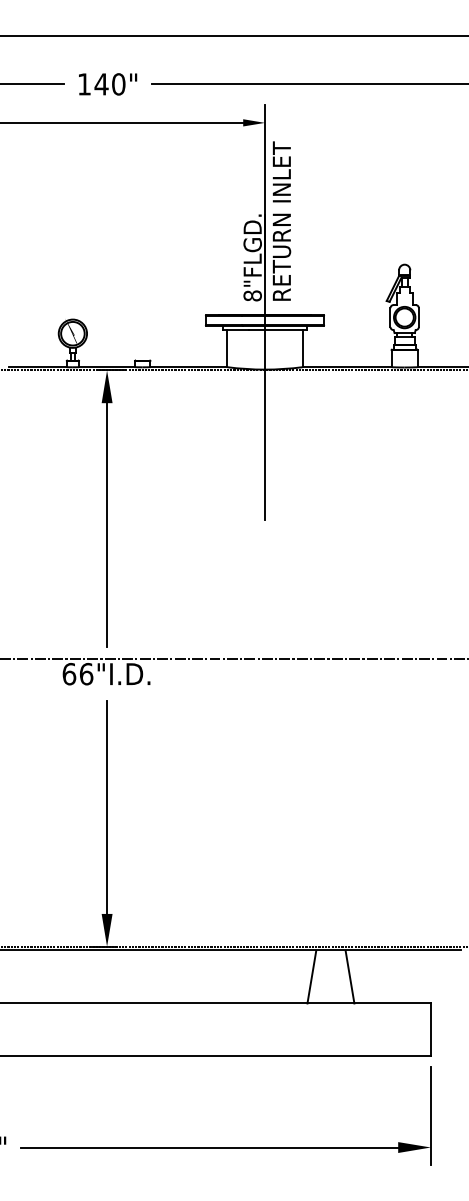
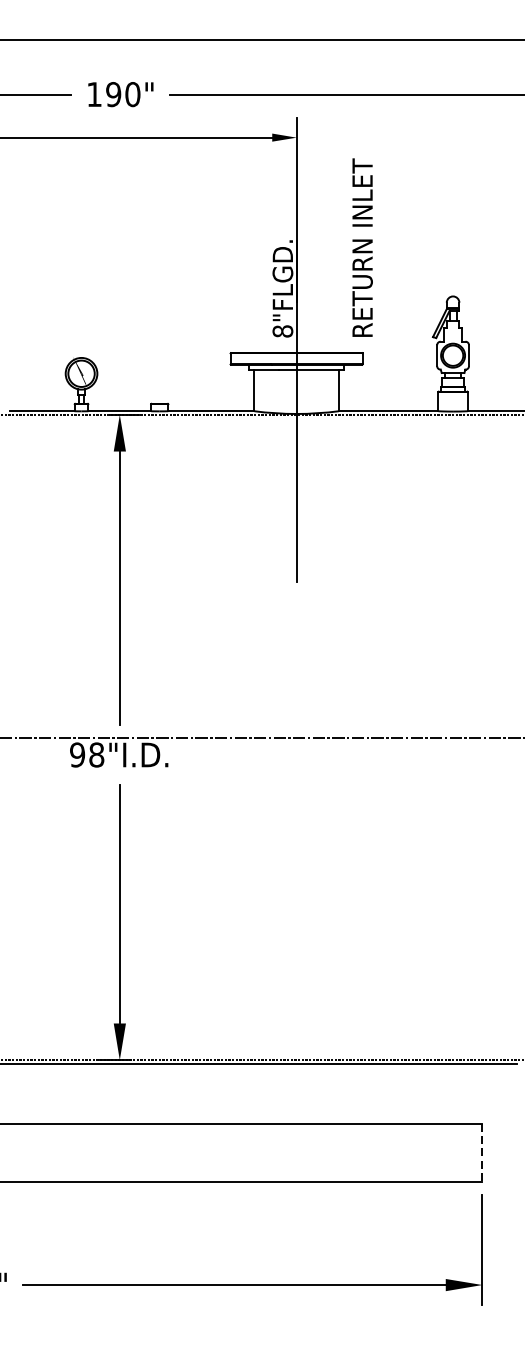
text: (101, 84) -> (113, 94), 140" -> 190"
text: (282, 220) -> (363, 246), moved
text: (77, 673) -> (86, 754), 66"I.D. -> 98"I.D.
line: (311, 977) -> (348, 1094), removed
line: (349, 977) -> (391, 1094), removed
line: (430, 1030) -> (481, 1154), solid -> dashed

